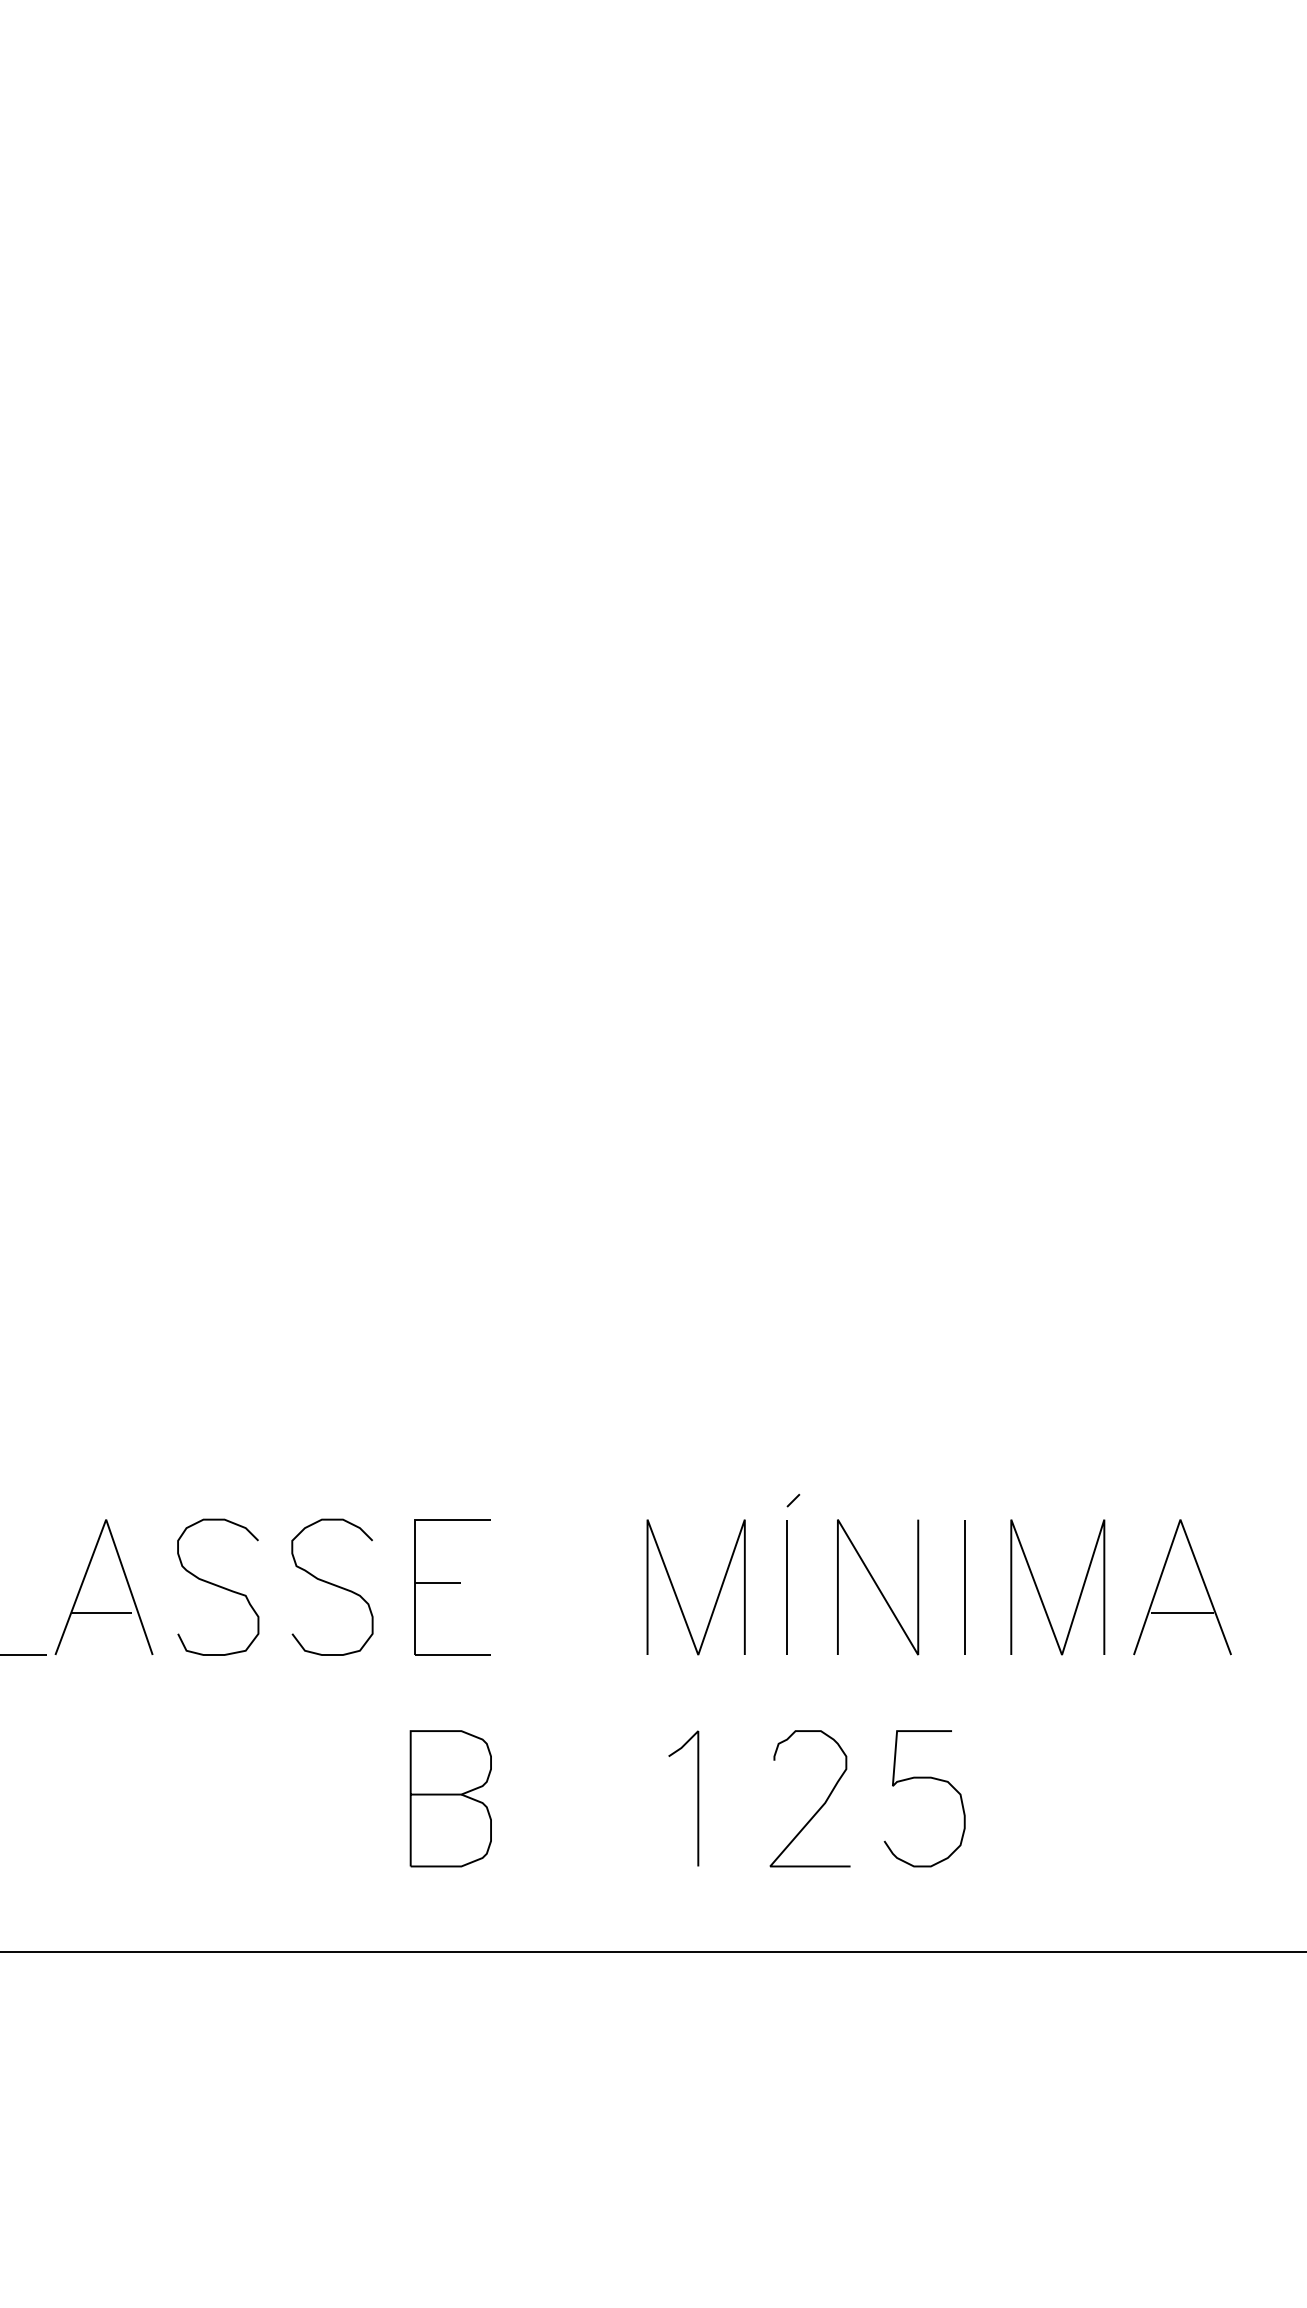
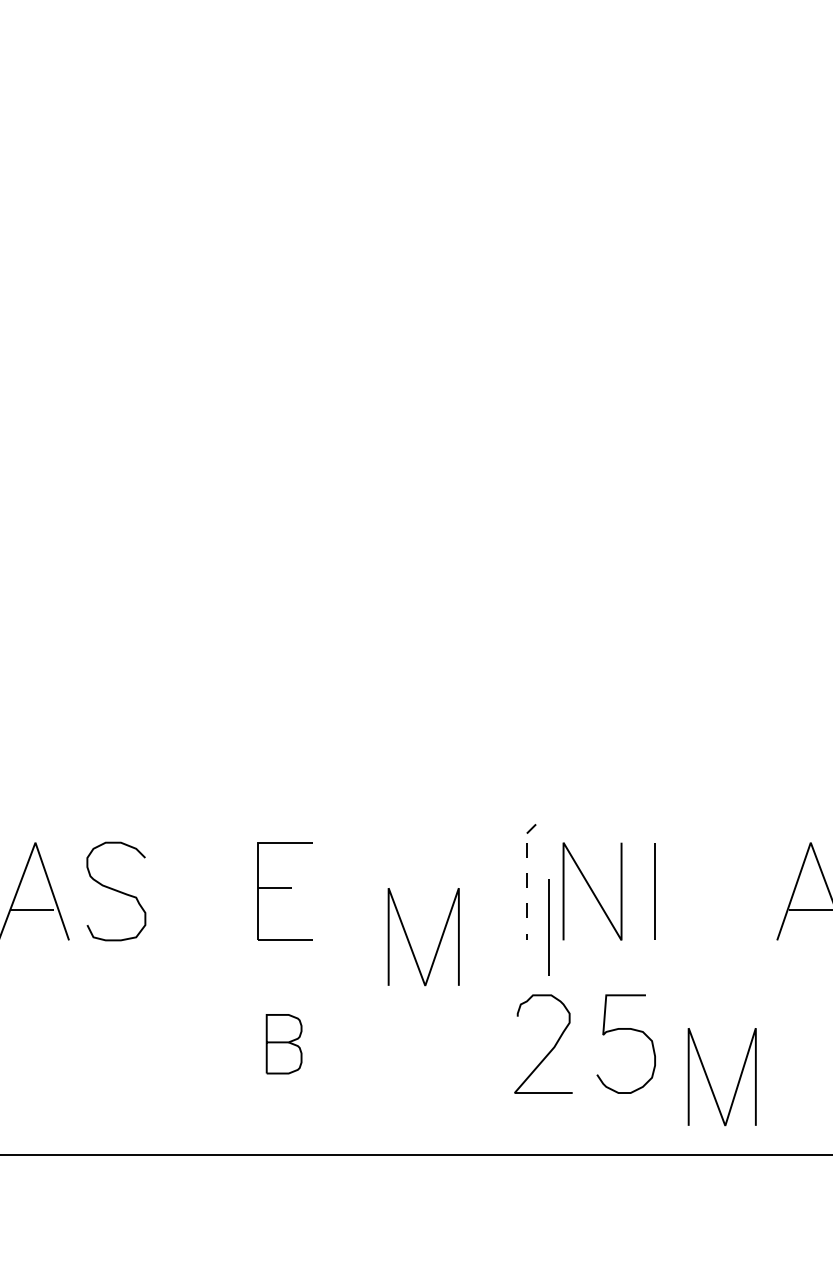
curve: (332, 1585) -> (198, 890), removed
line: (787, 1587) -> (527, 891), solid -> dashed
line: (676, 1593) -> (409, 941), moved
line: (1041, 1596) -> (710, 1083), moved
line: (817, 1637) -> (548, 927), added
part: (450, 1798) -> (283, 1043), size x0.6
line: (697, 1798) -> (462, 1043), removed

